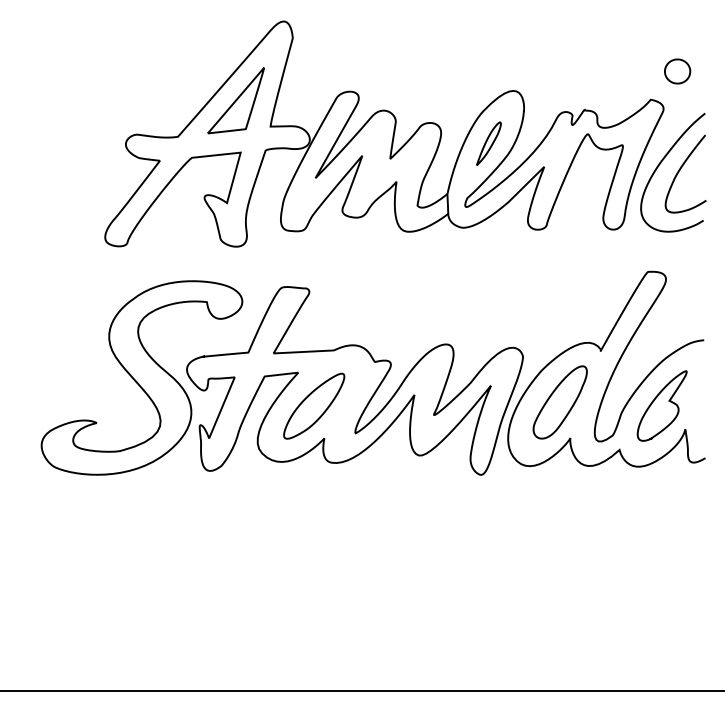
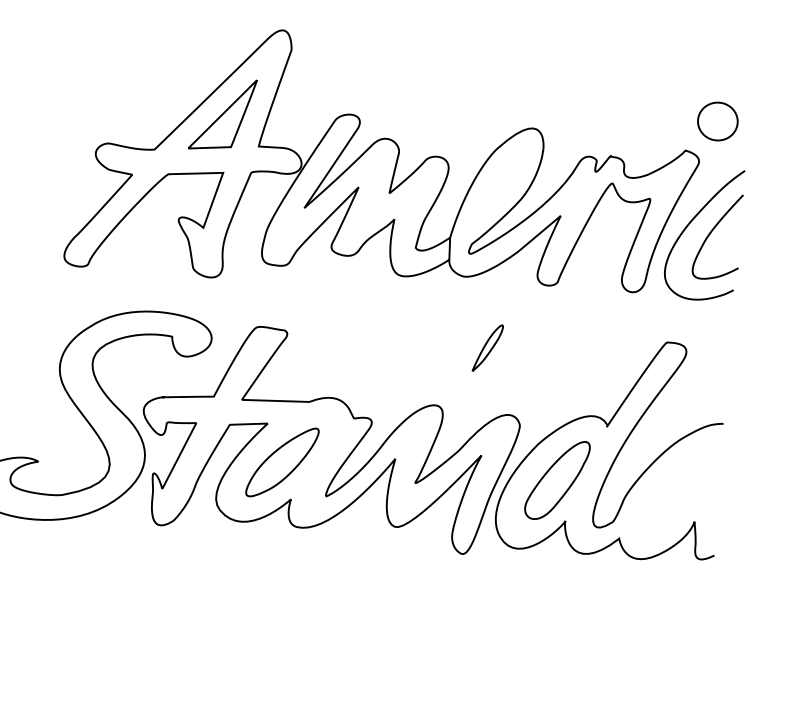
part: (677, 71) -> (717, 121), size x1.4
part: (488, 143) -> (487, 347), moved
part: (661, 405) -> (670, 492), removed

